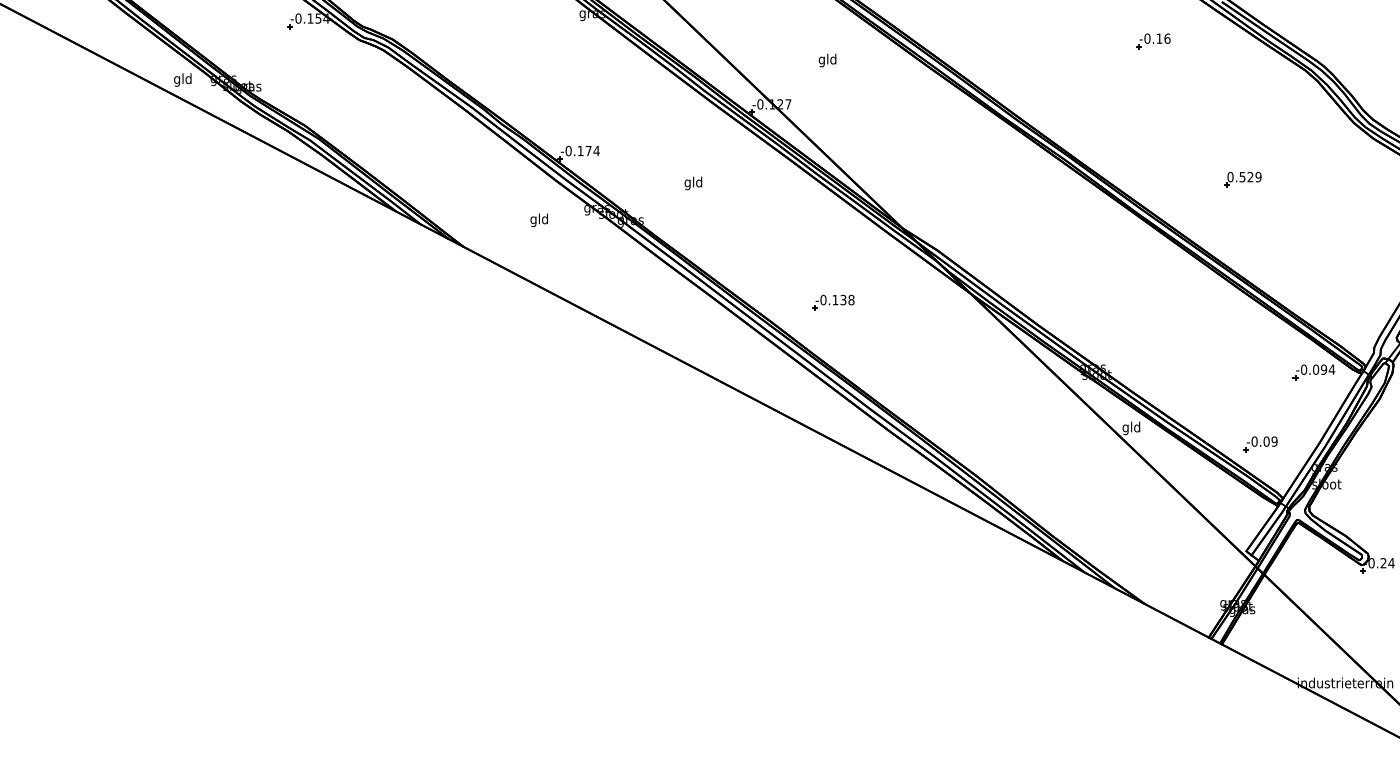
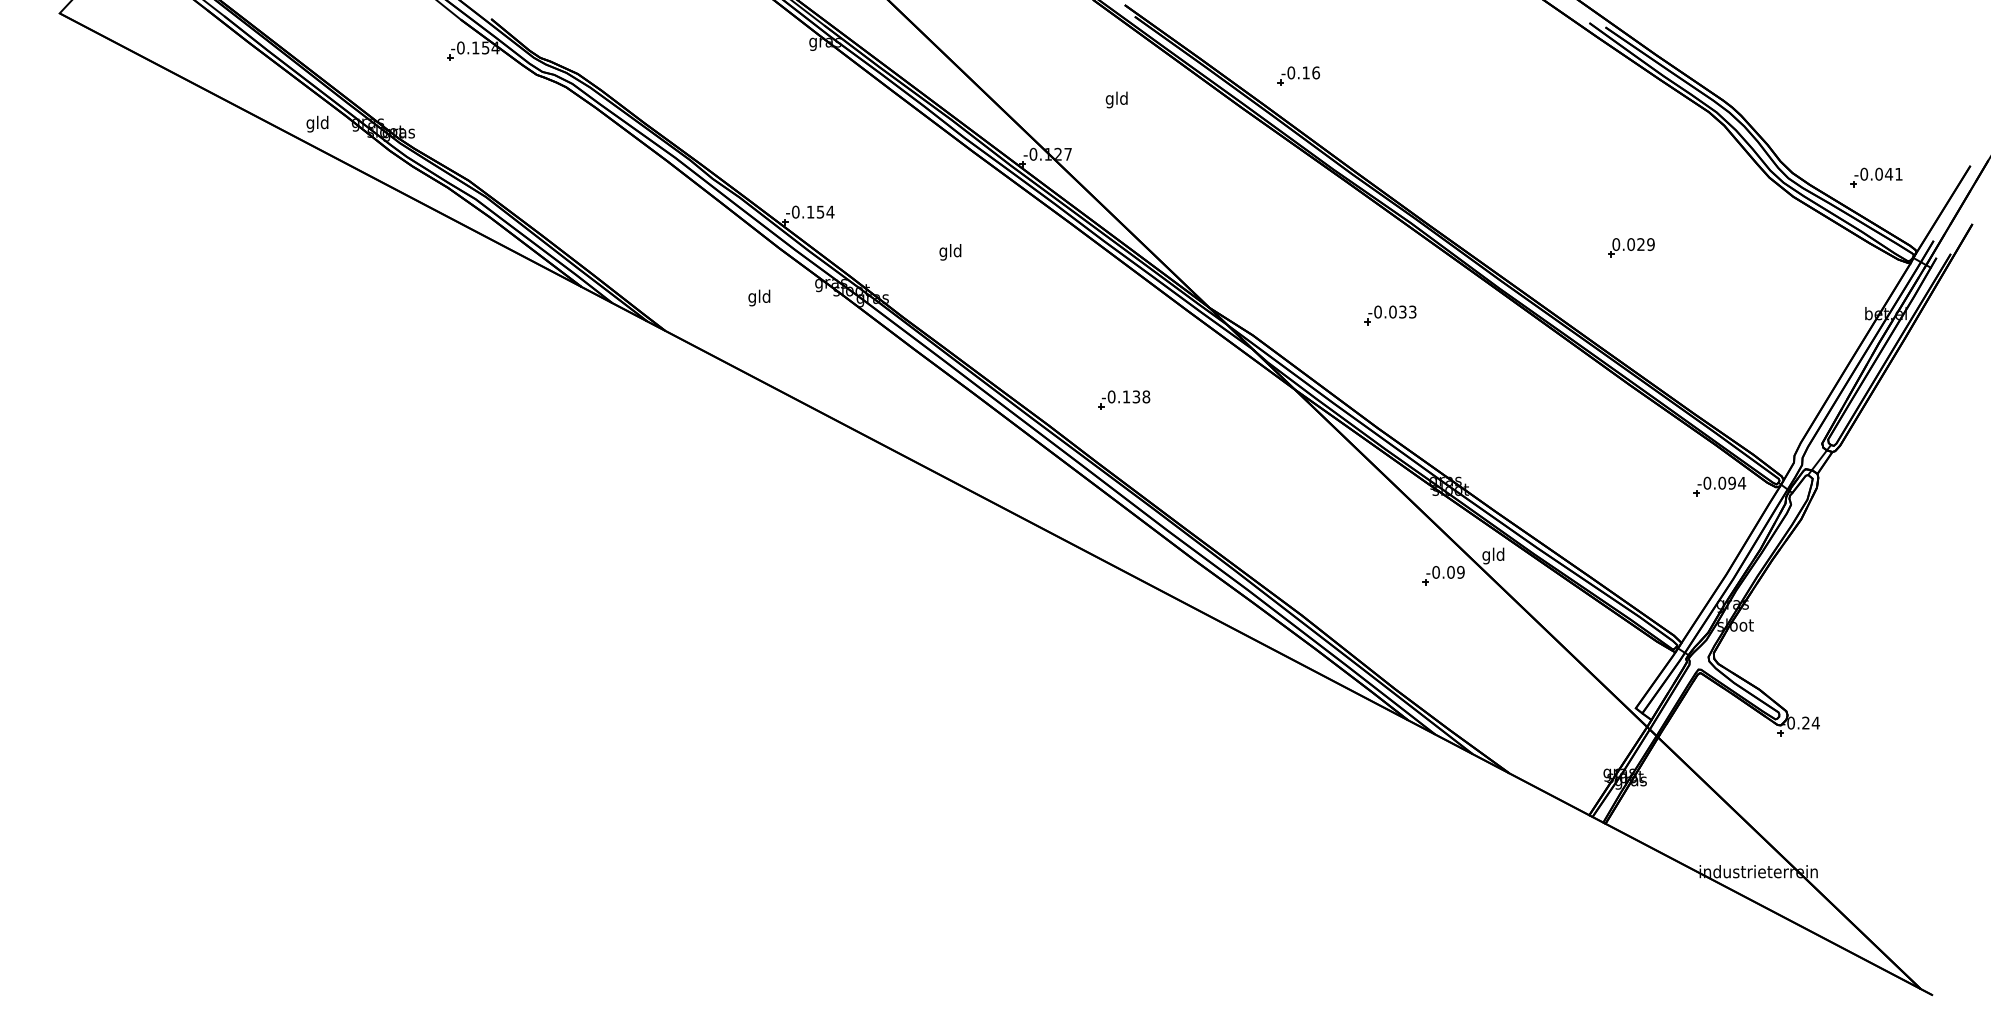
part: (1153, 40) -> (1298, 75), moved
text: (588, 151) -> (820, 212), -0.174 -> -0.154
text: (1242, 177) -> (1630, 244), 0.529 -> 0.029
part: (1048, 234) -> (1390, 315), added
part: (1260, 444) -> (1443, 575), moved

